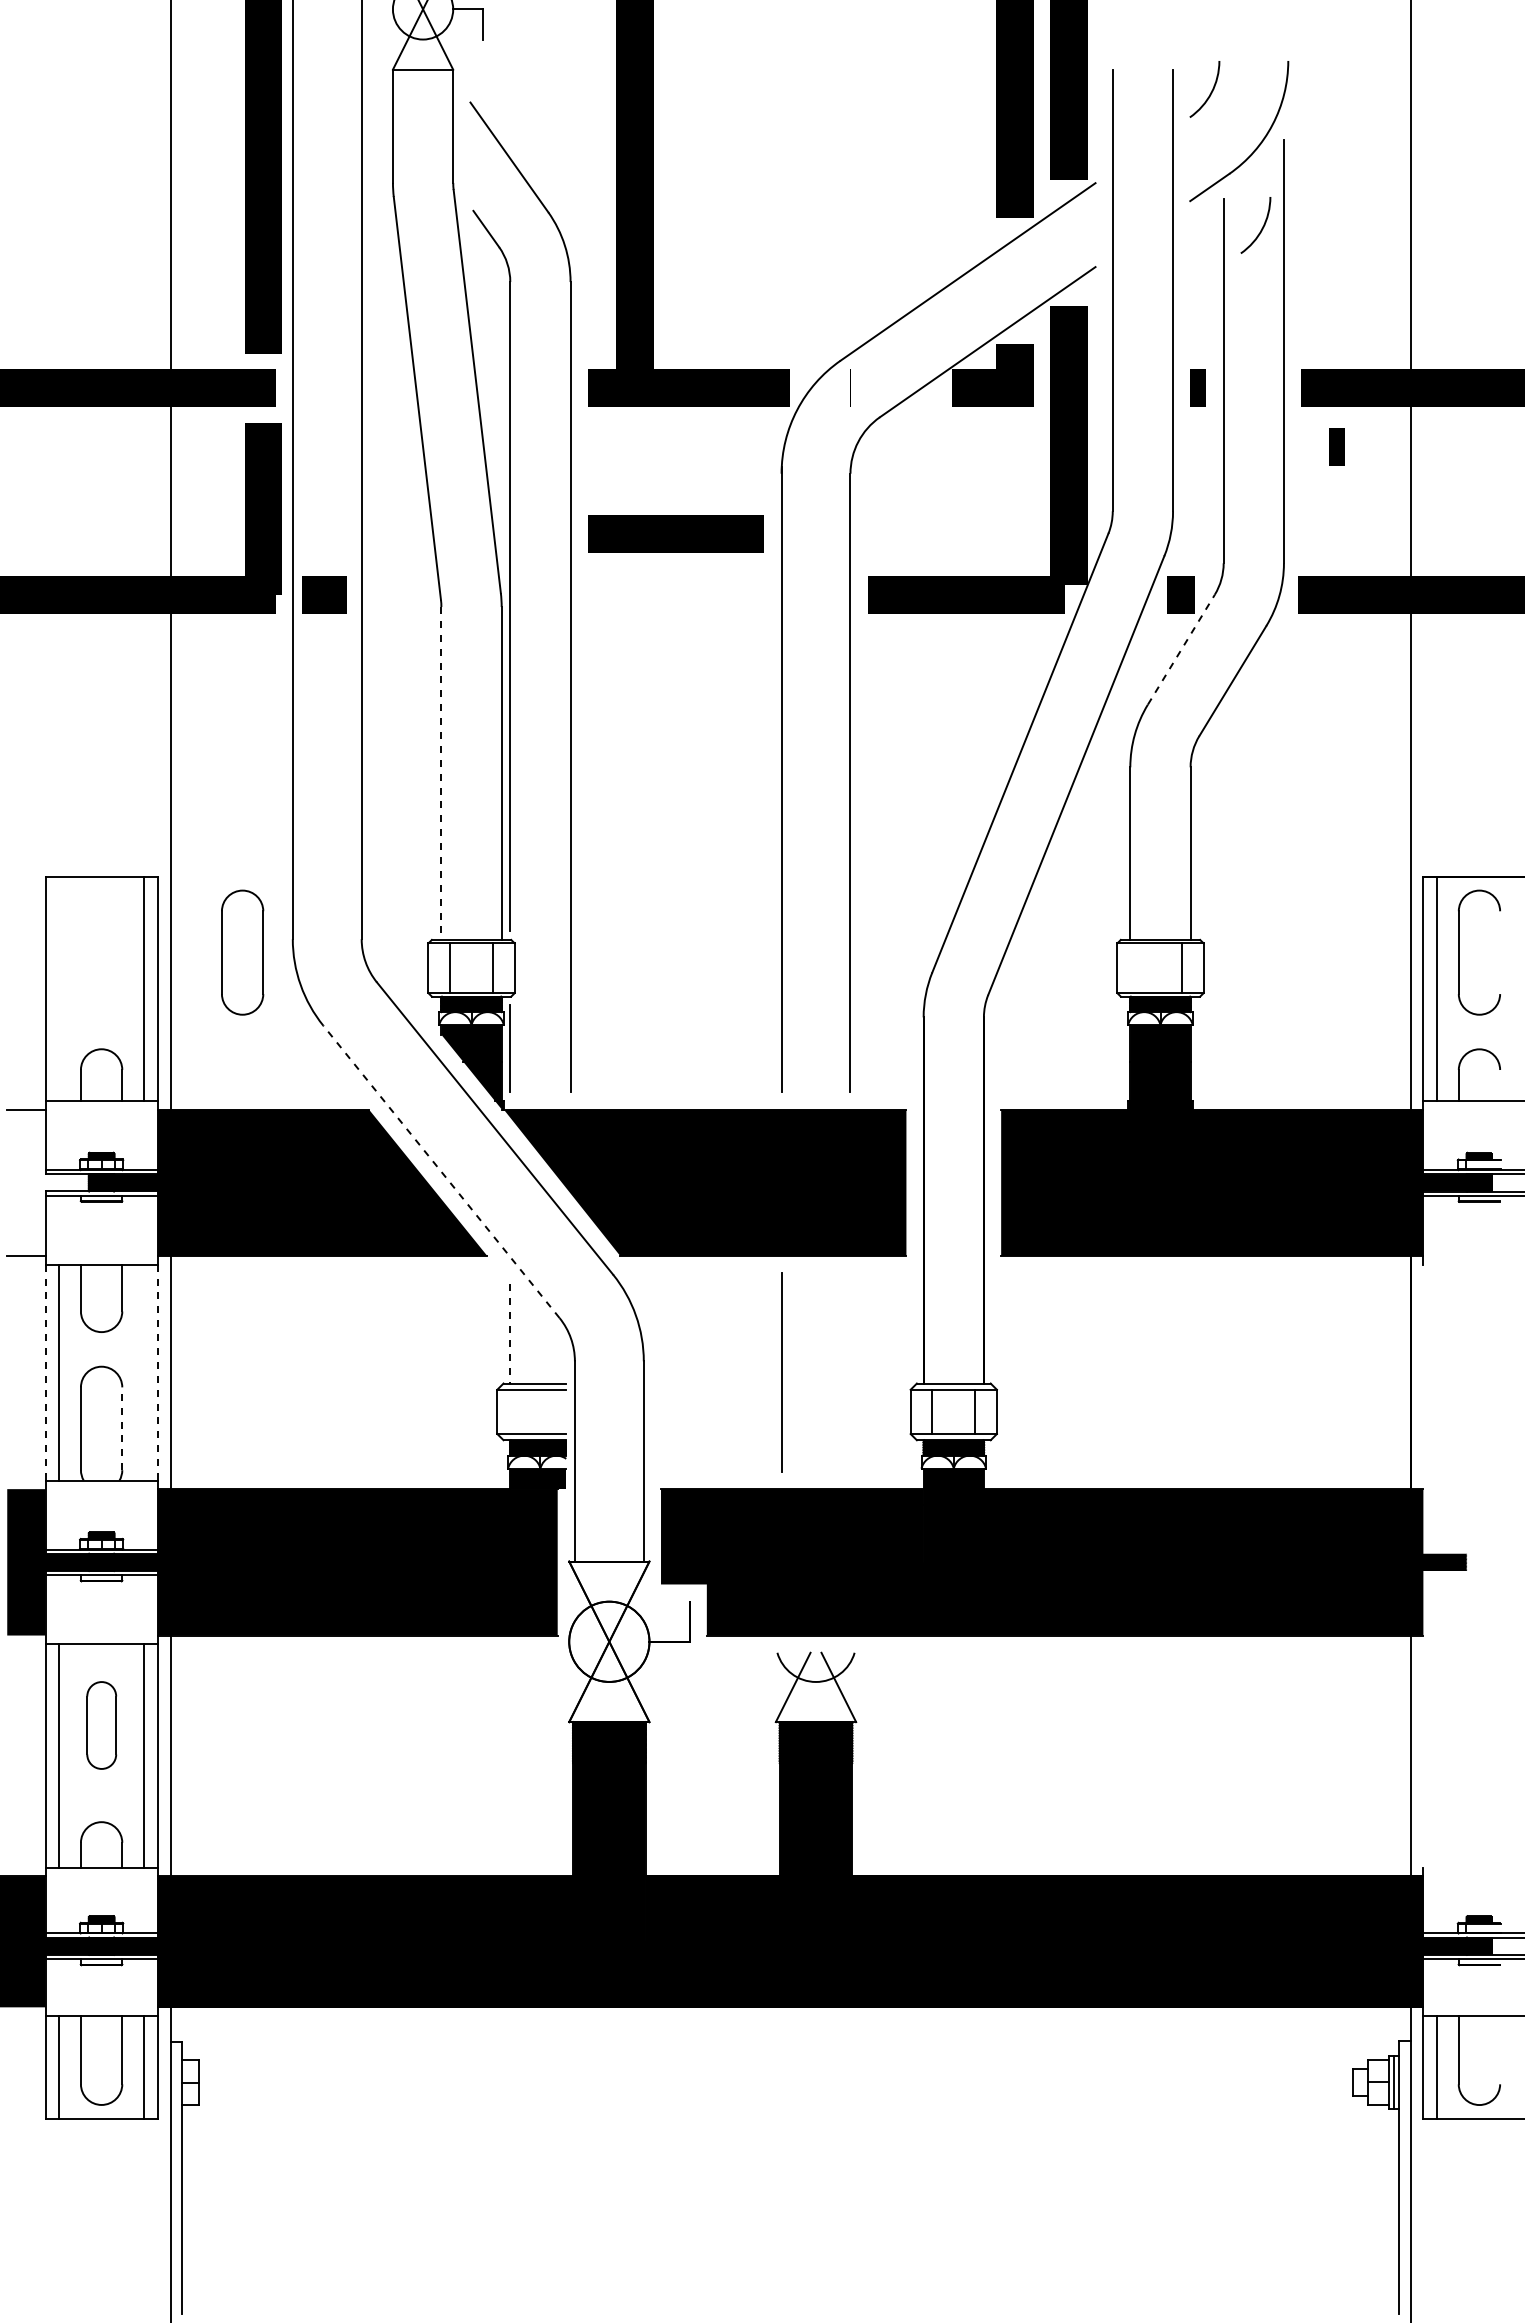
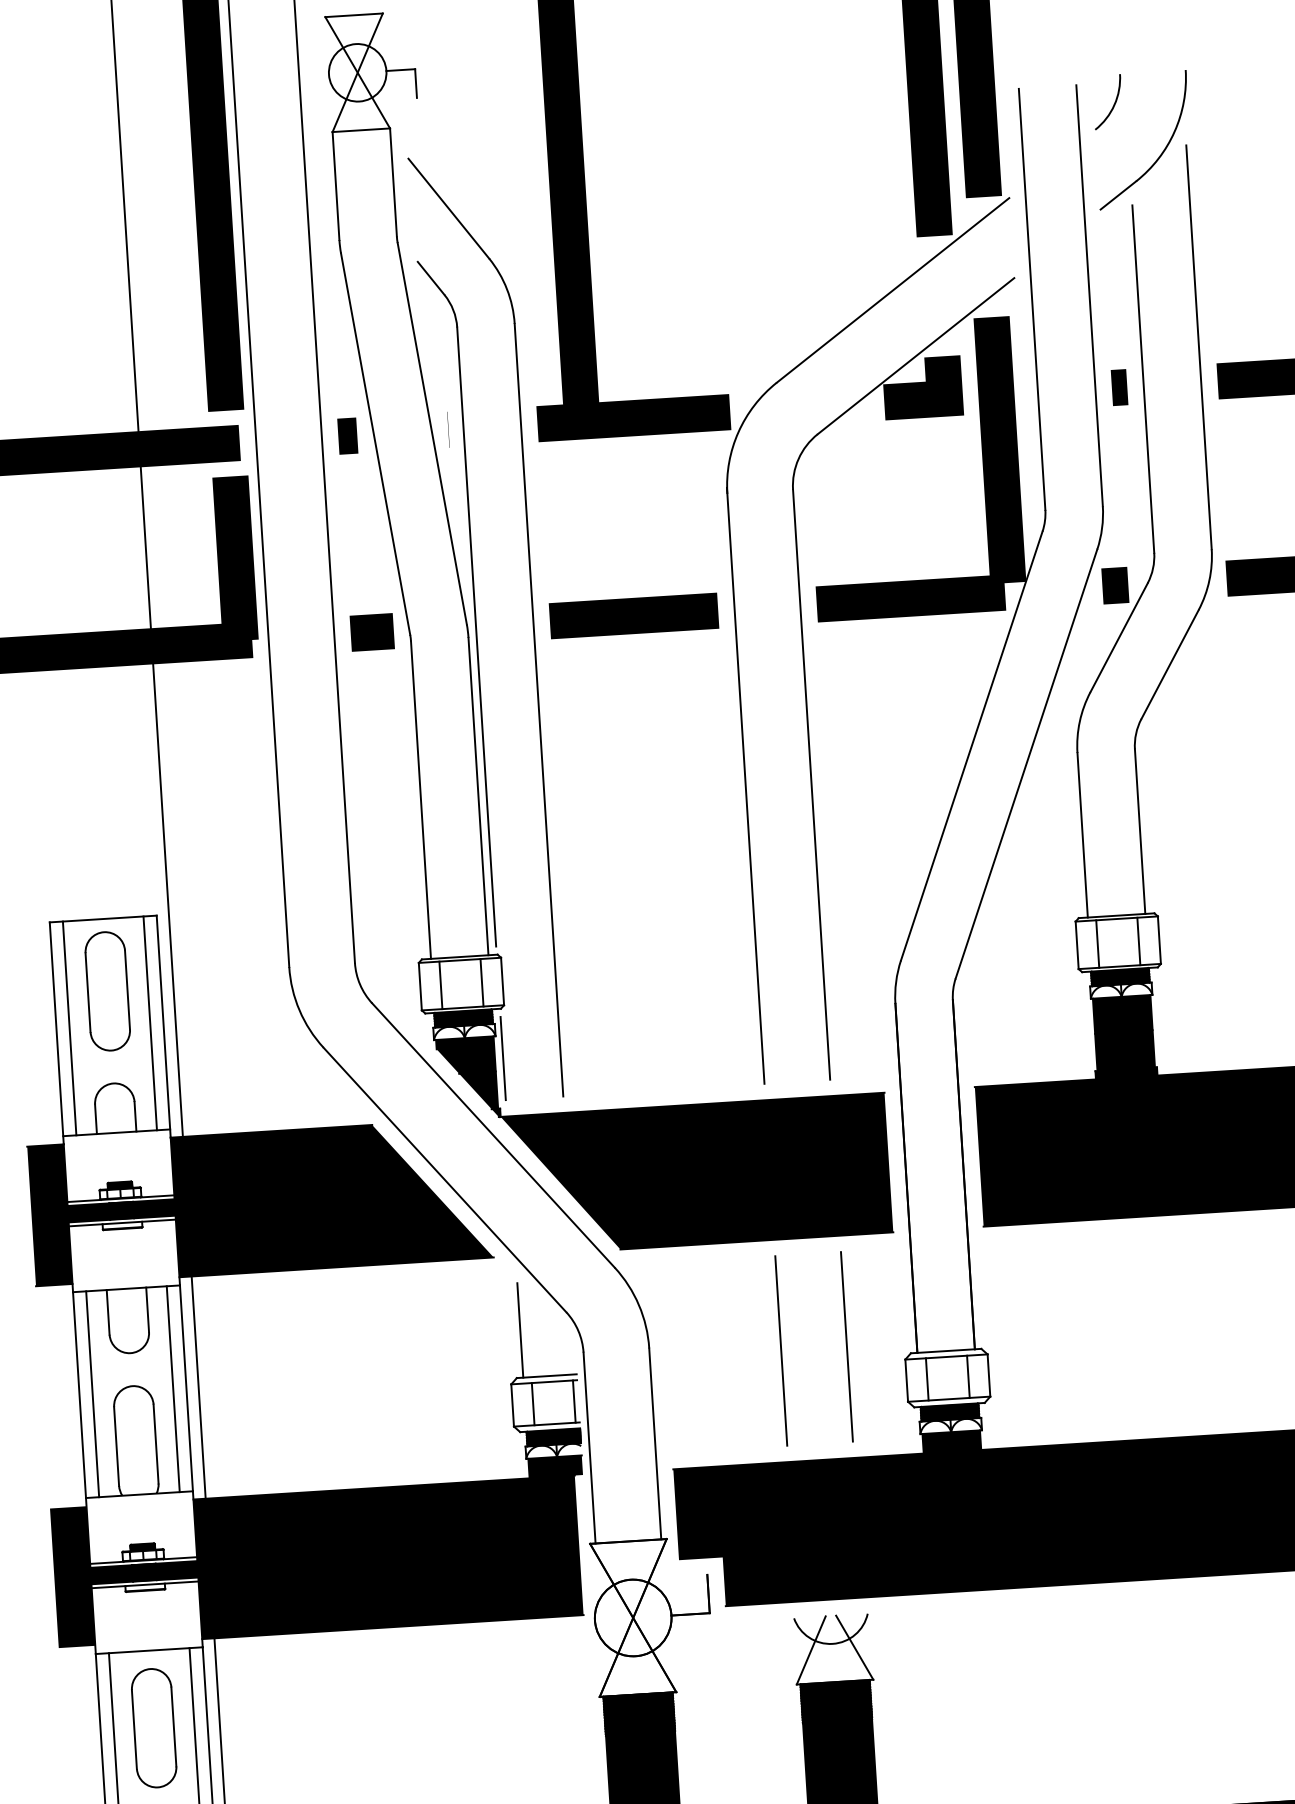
arc: (1261, 228) -> (1170, 231), removed
line: (388, 387) -> (347, 435), added
line: (850, 387) -> (448, 428), moved
line: (1336, 446) -> (1254, 434), removed
line: (675, 533) -> (633, 615), moved
line: (324, 594) -> (372, 631), moved
line: (1181, 649) -> (1119, 637), dashed -> solid
line: (441, 773) -> (421, 800), dashed -> solid
part: (242, 952) -> (107, 991), moved
line: (1138, 968) -> (1097, 944), added
line: (59, 988) -> (69, 1028), added
line: (441, 1171) -> (444, 1179), dashed -> solid
fill: (48, 1182) -> (70, 1213), added
line: (510, 1334) -> (520, 1330), dashed -> solid
line: (45, 1372) -> (79, 1395), dashed -> solid
line: (143, 1372) -> (172, 1389), added
line: (157, 1372) -> (186, 1388), dashed -> solid
line: (850, 1372) -> (846, 1346), added
line: (518, 1411) -> (532, 1403), added
line: (562, 1411) -> (574, 1401), added
line: (122, 1428) -> (156, 1443), dashed -> solid
part: (101, 1725) -> (154, 1728), size x1.43

